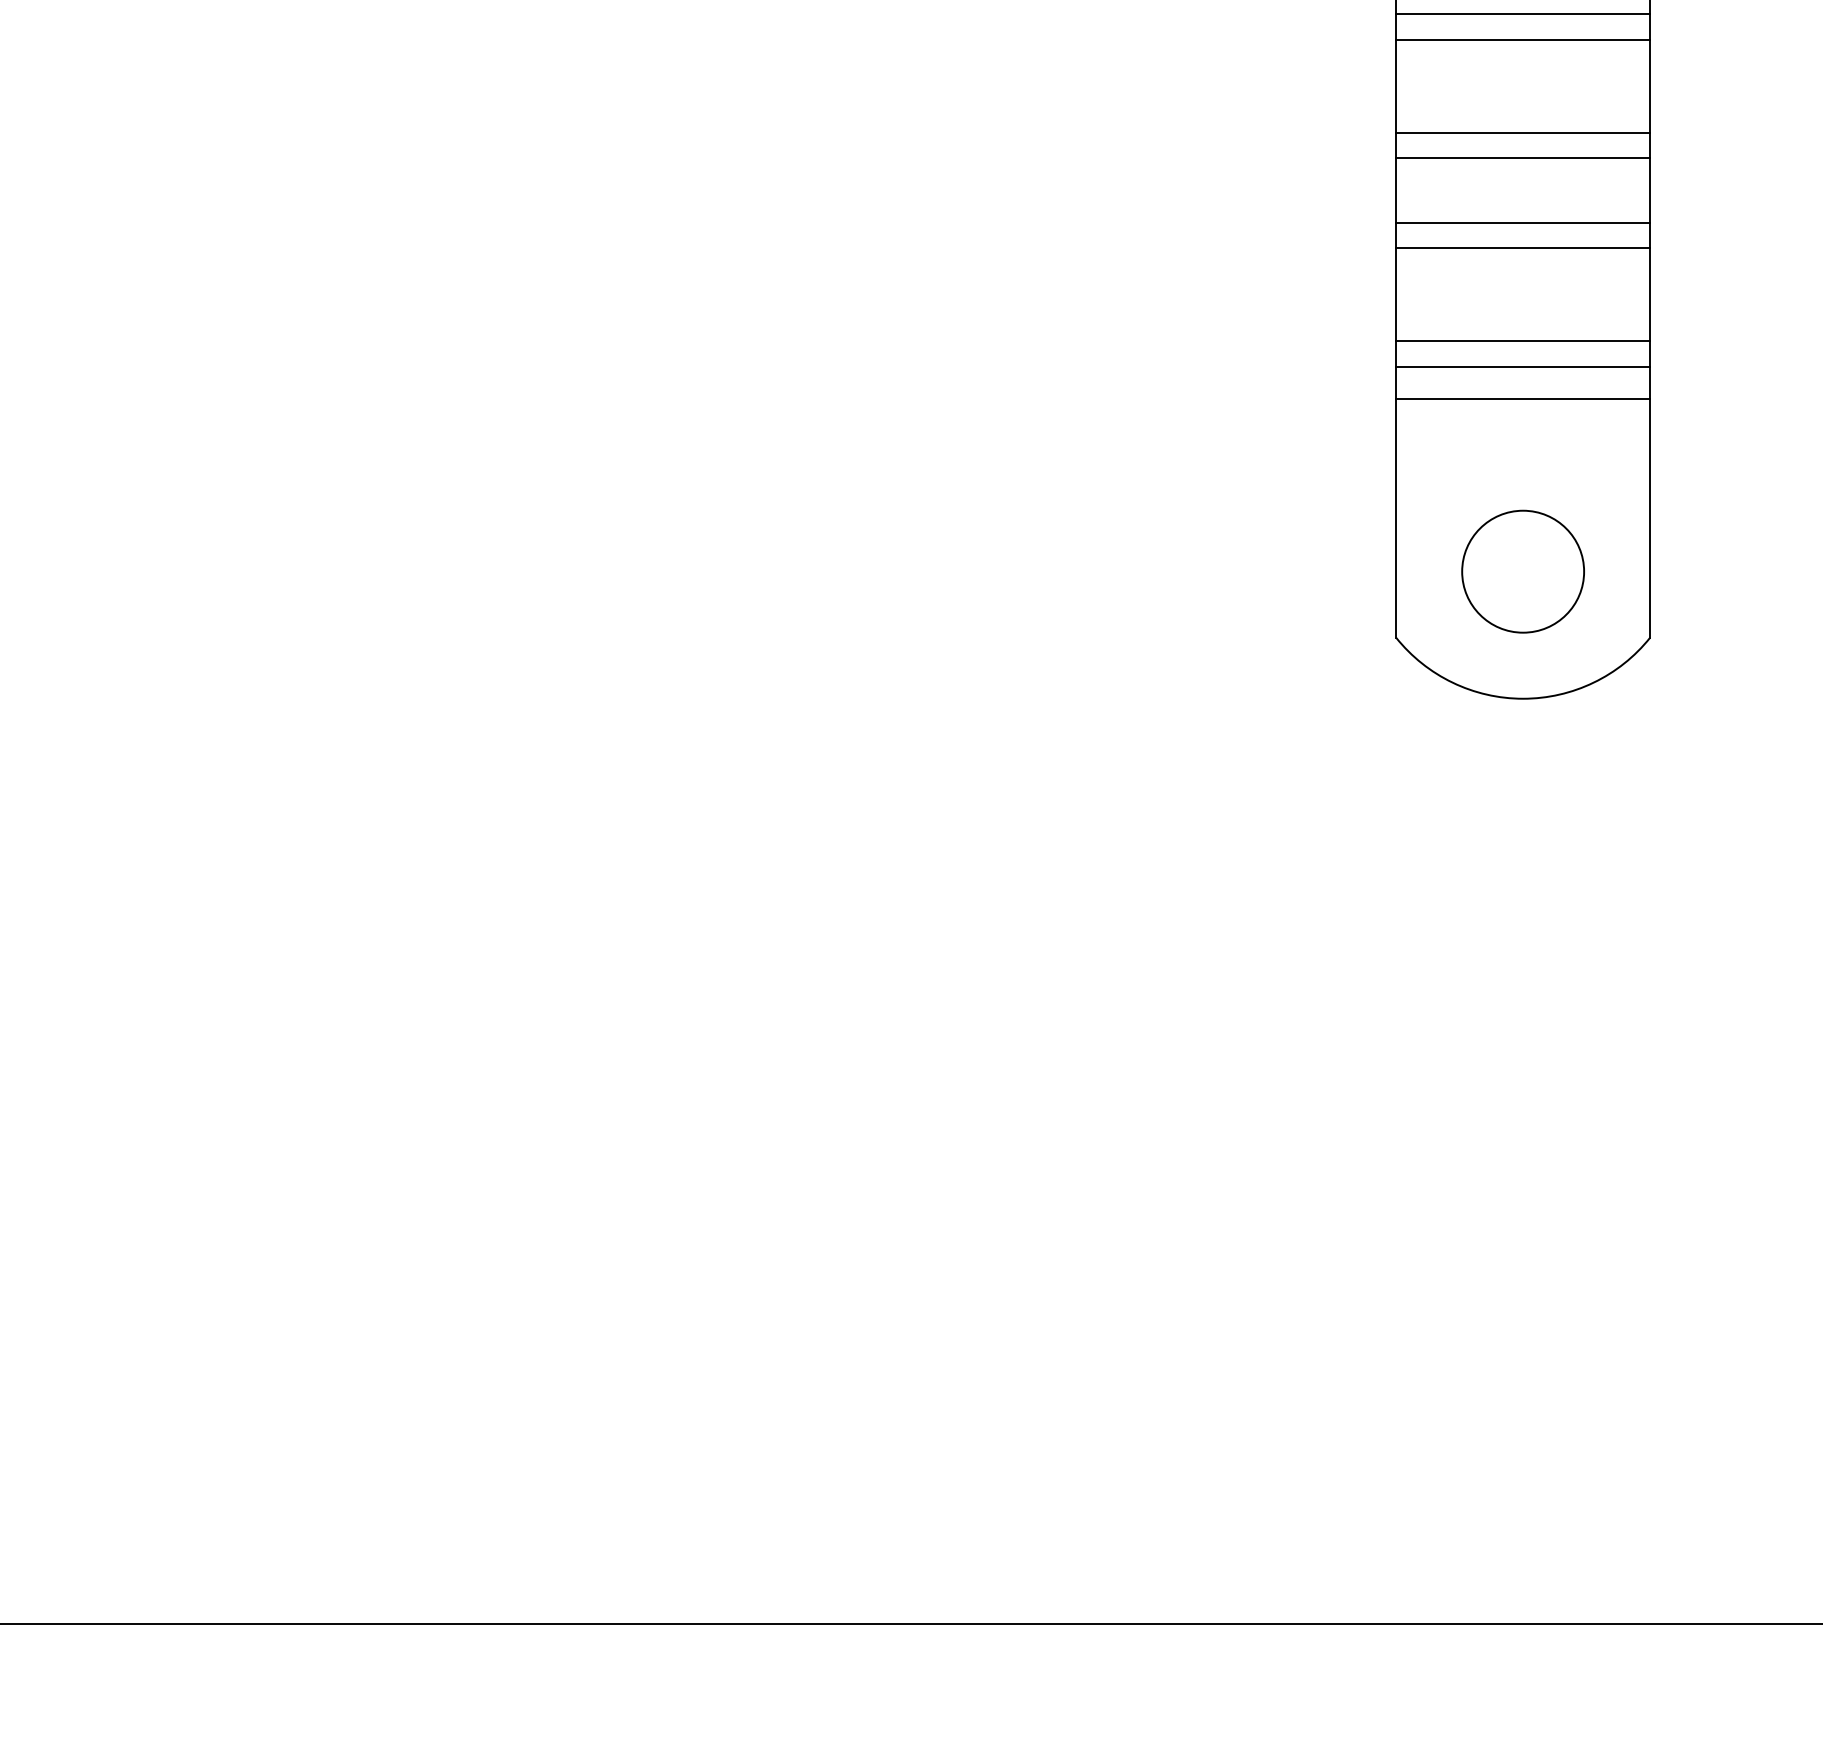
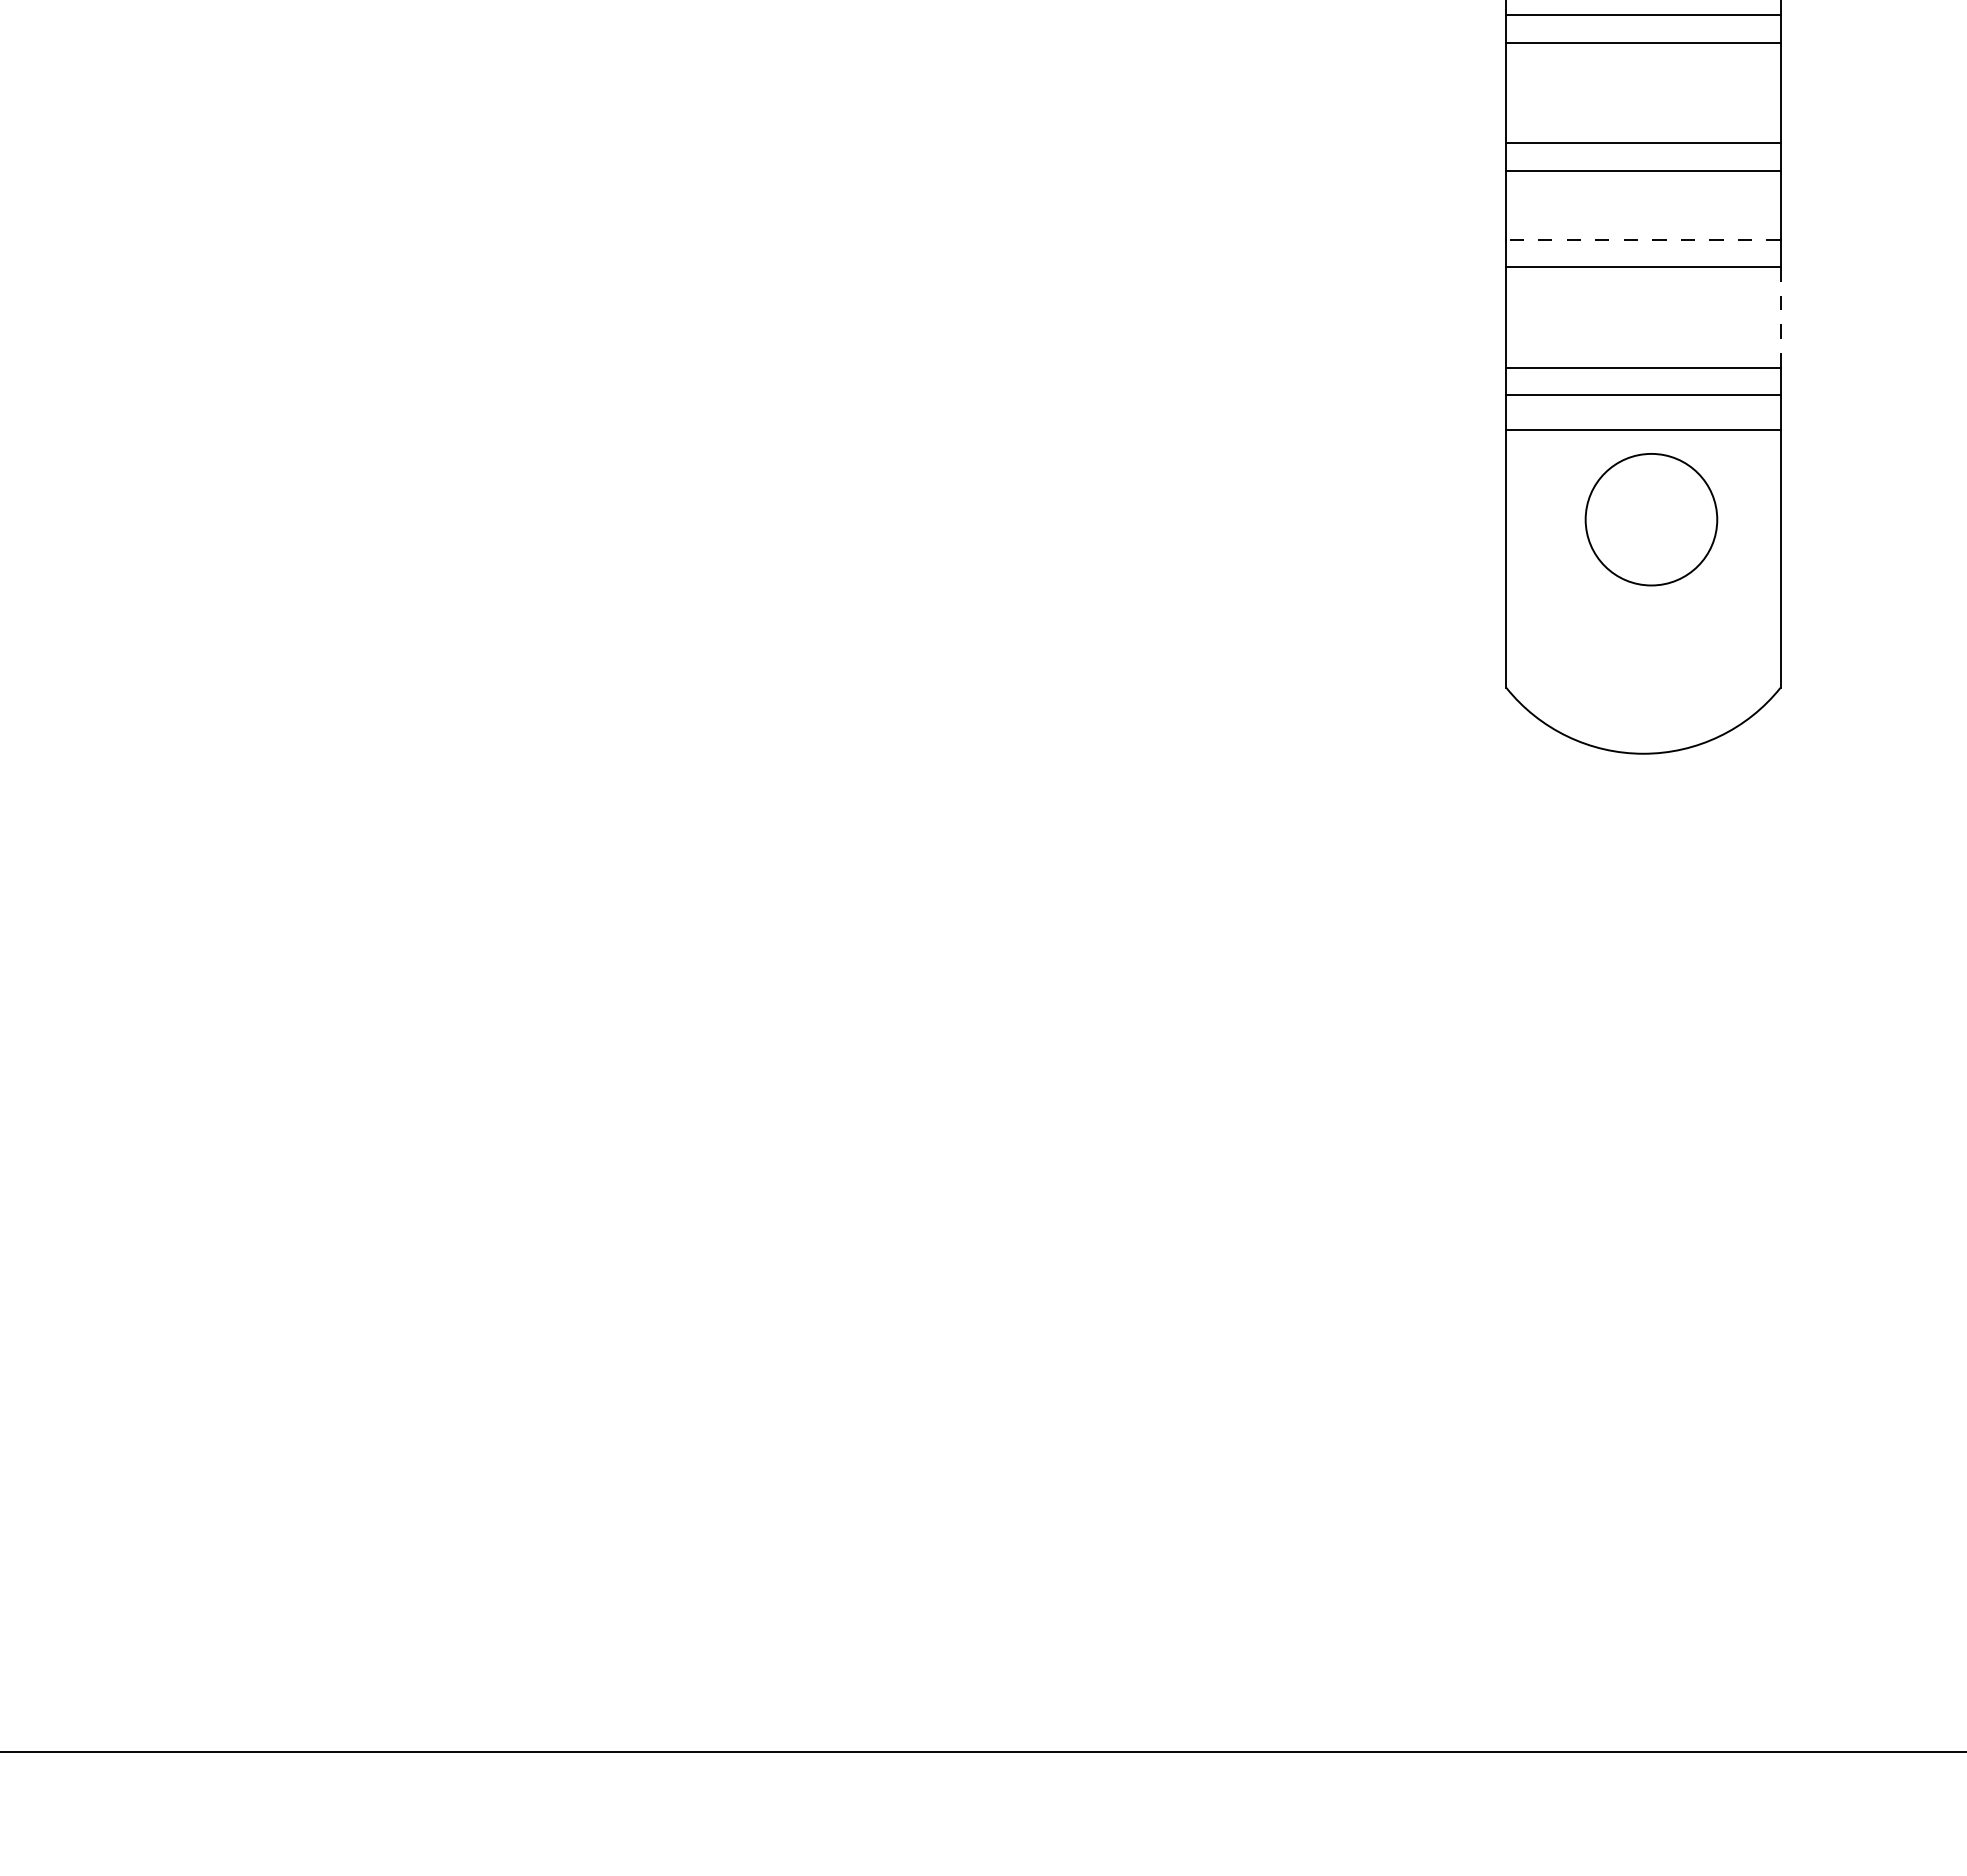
line: (1522, 223) -> (1642, 240), solid -> dashed
line: (1650, 295) -> (1780, 318), solid -> dashed
circle: (1523, 571) -> (1651, 519), moved

